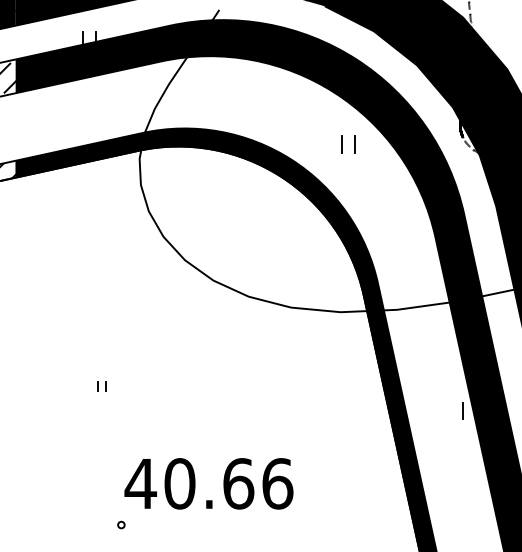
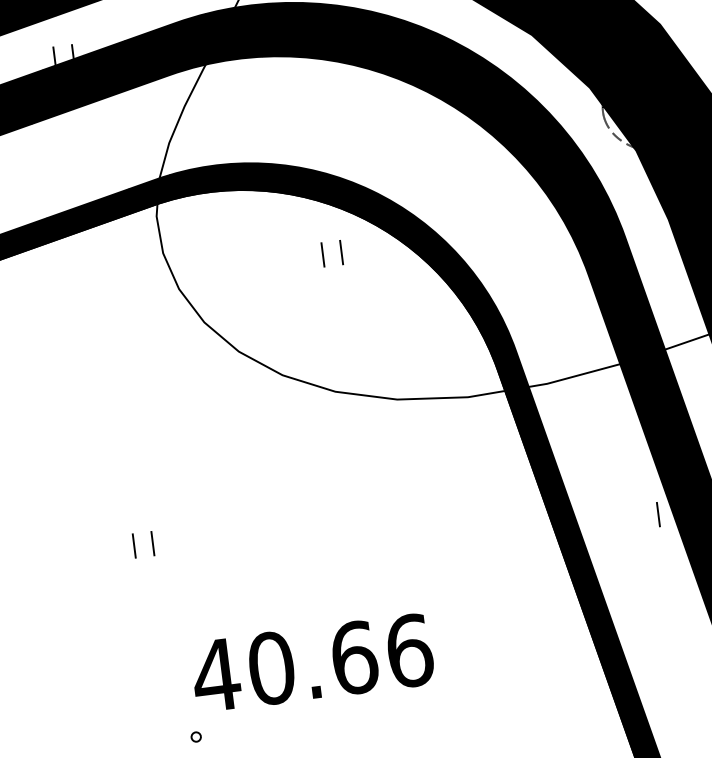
part: (348, 144) -> (331, 254), moved
part: (101, 386) -> (143, 544), size x1.67

